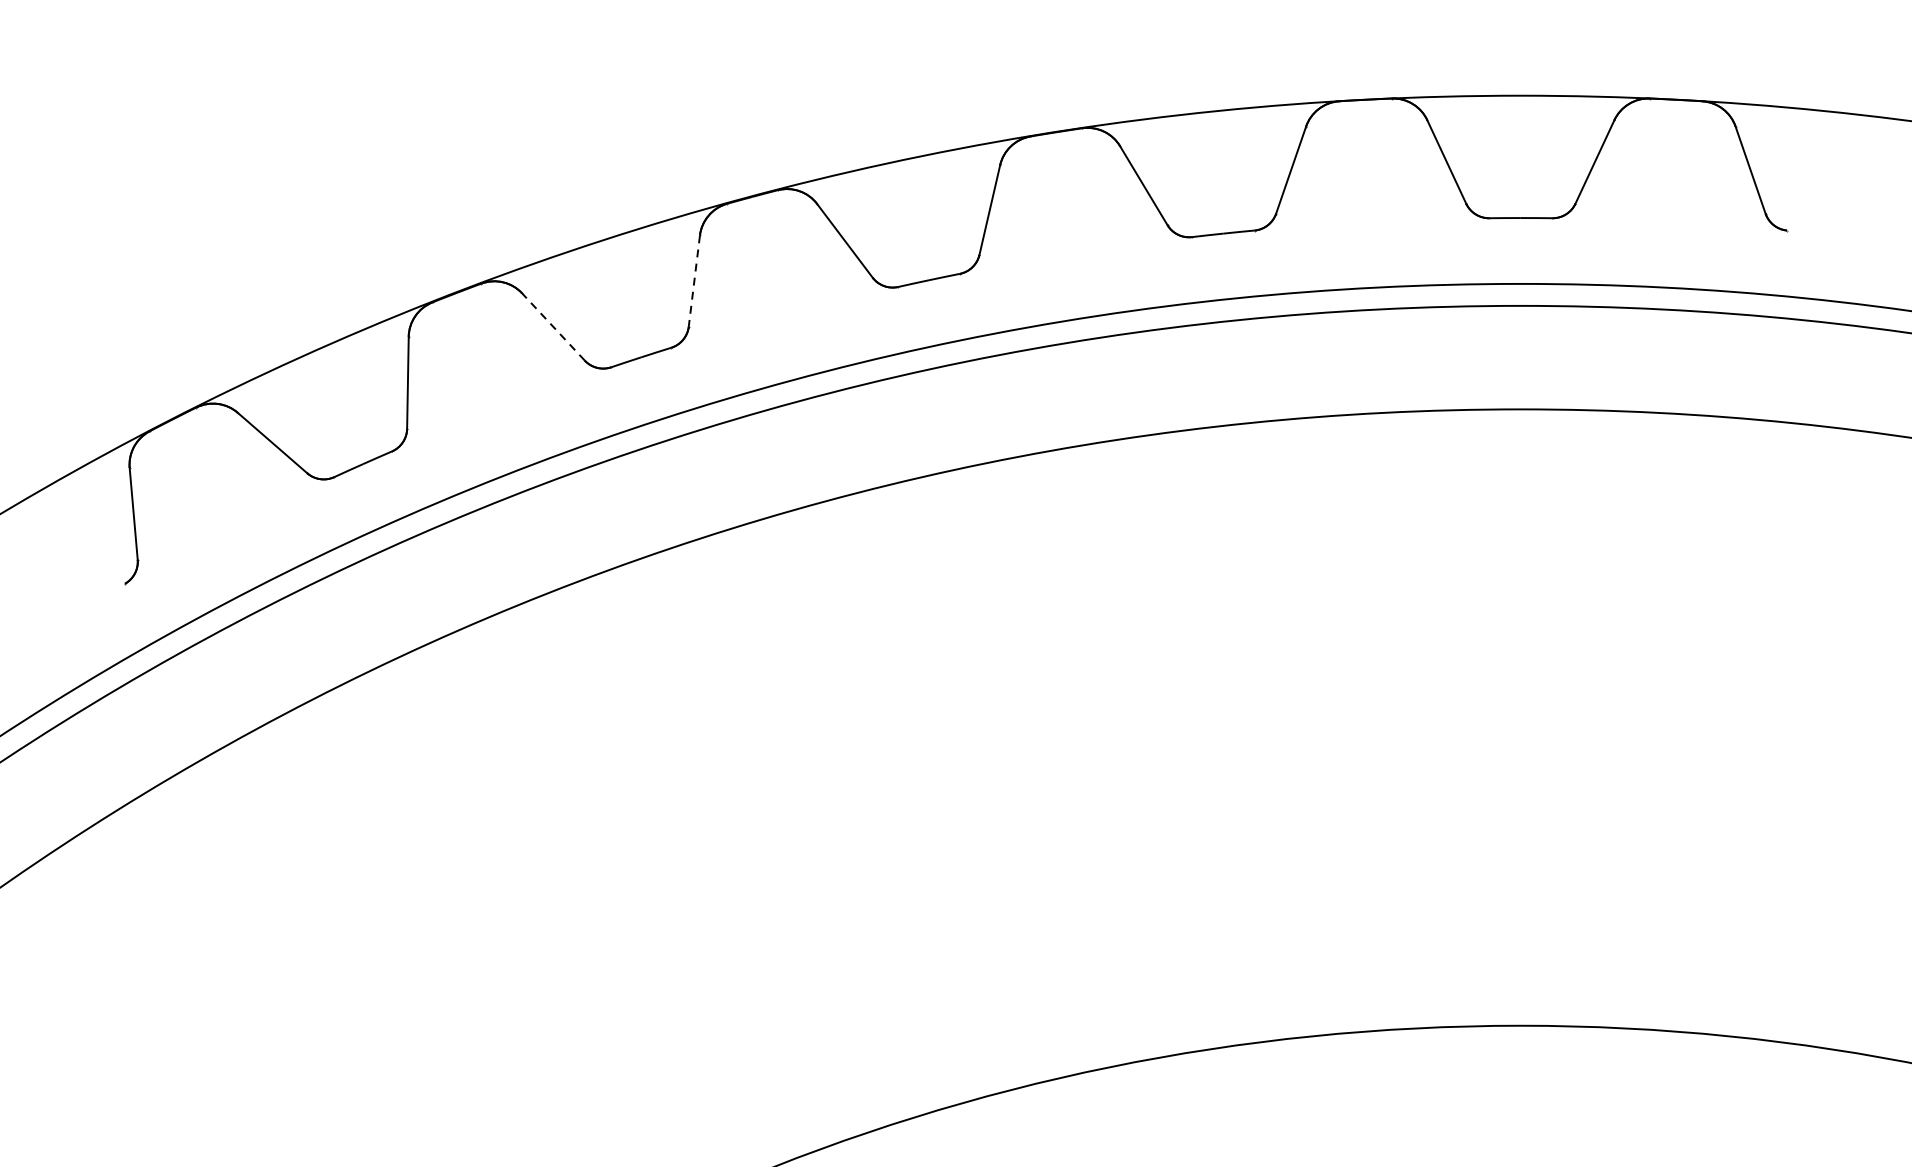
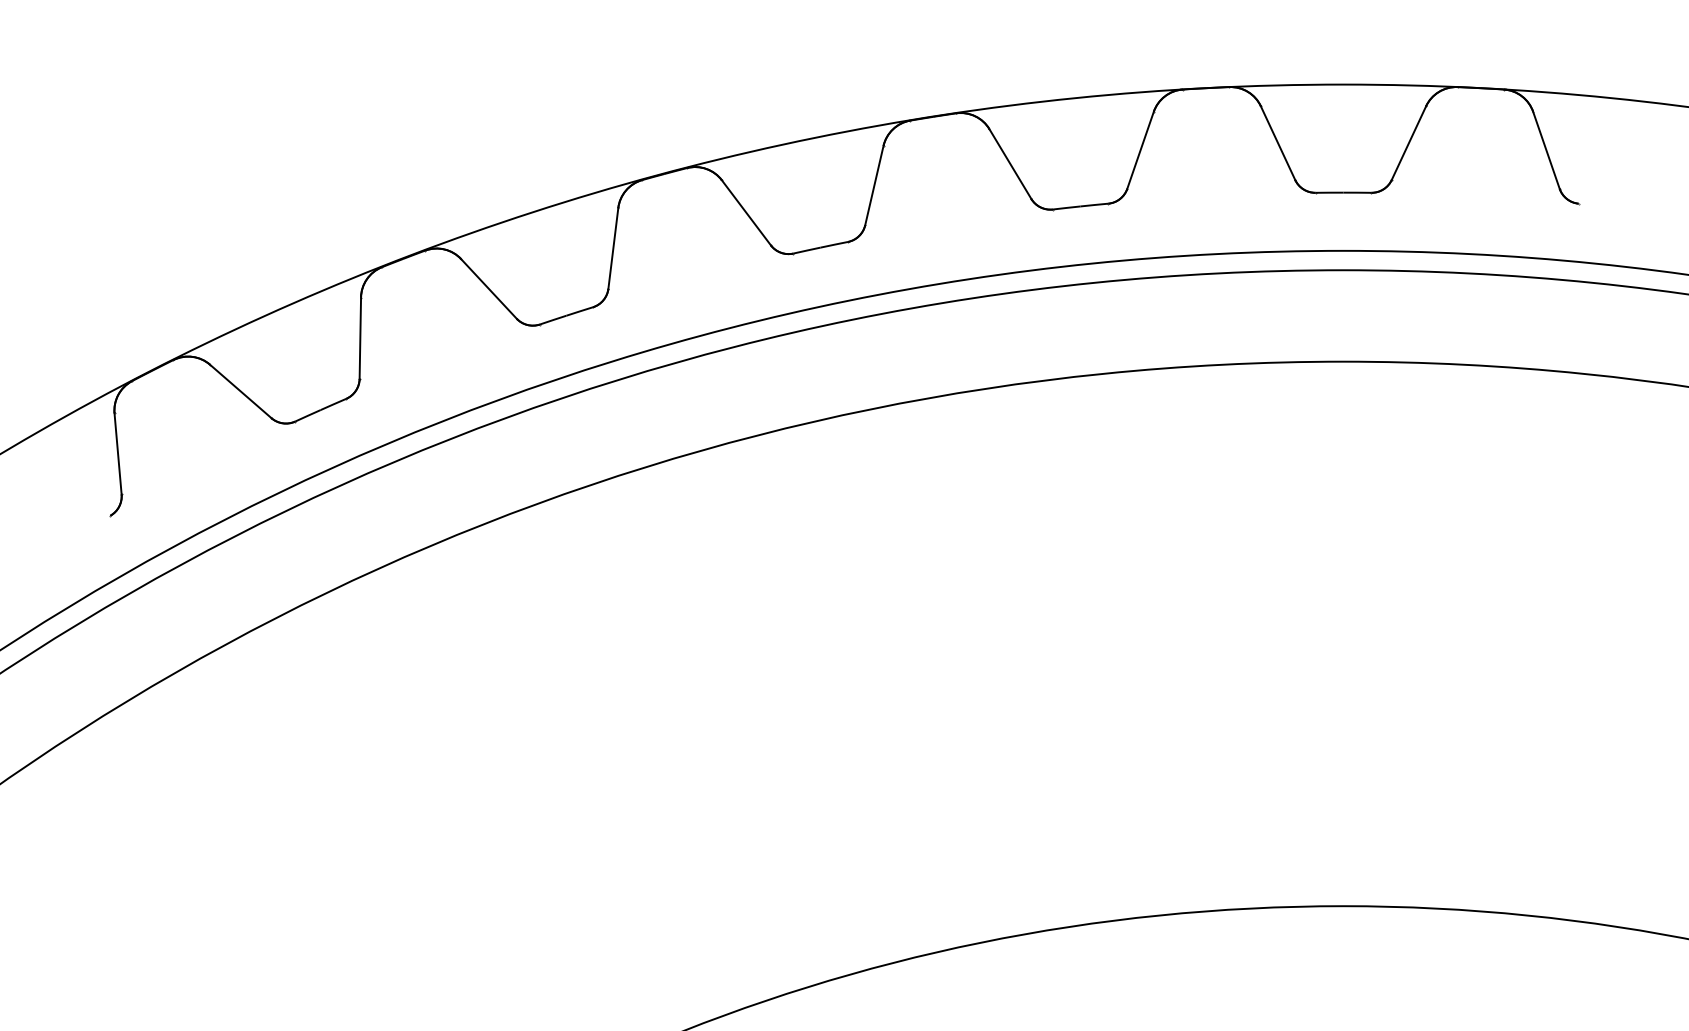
line: (694, 281) -> (613, 248), dashed -> solid
line: (553, 326) -> (488, 288), dashed -> solid

